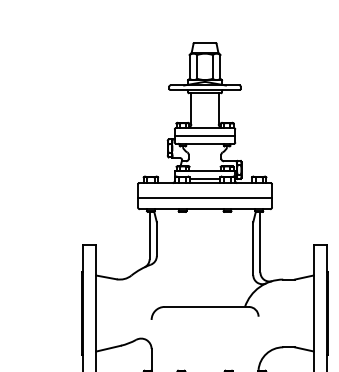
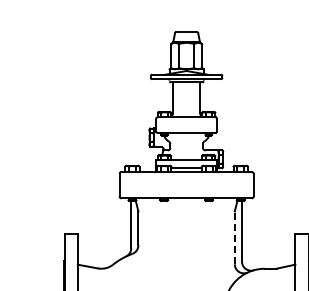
line: (204, 135) -> (186, 124), removed
line: (204, 197) -> (186, 186), removed
line: (253, 248) -> (235, 237), solid -> dashed

